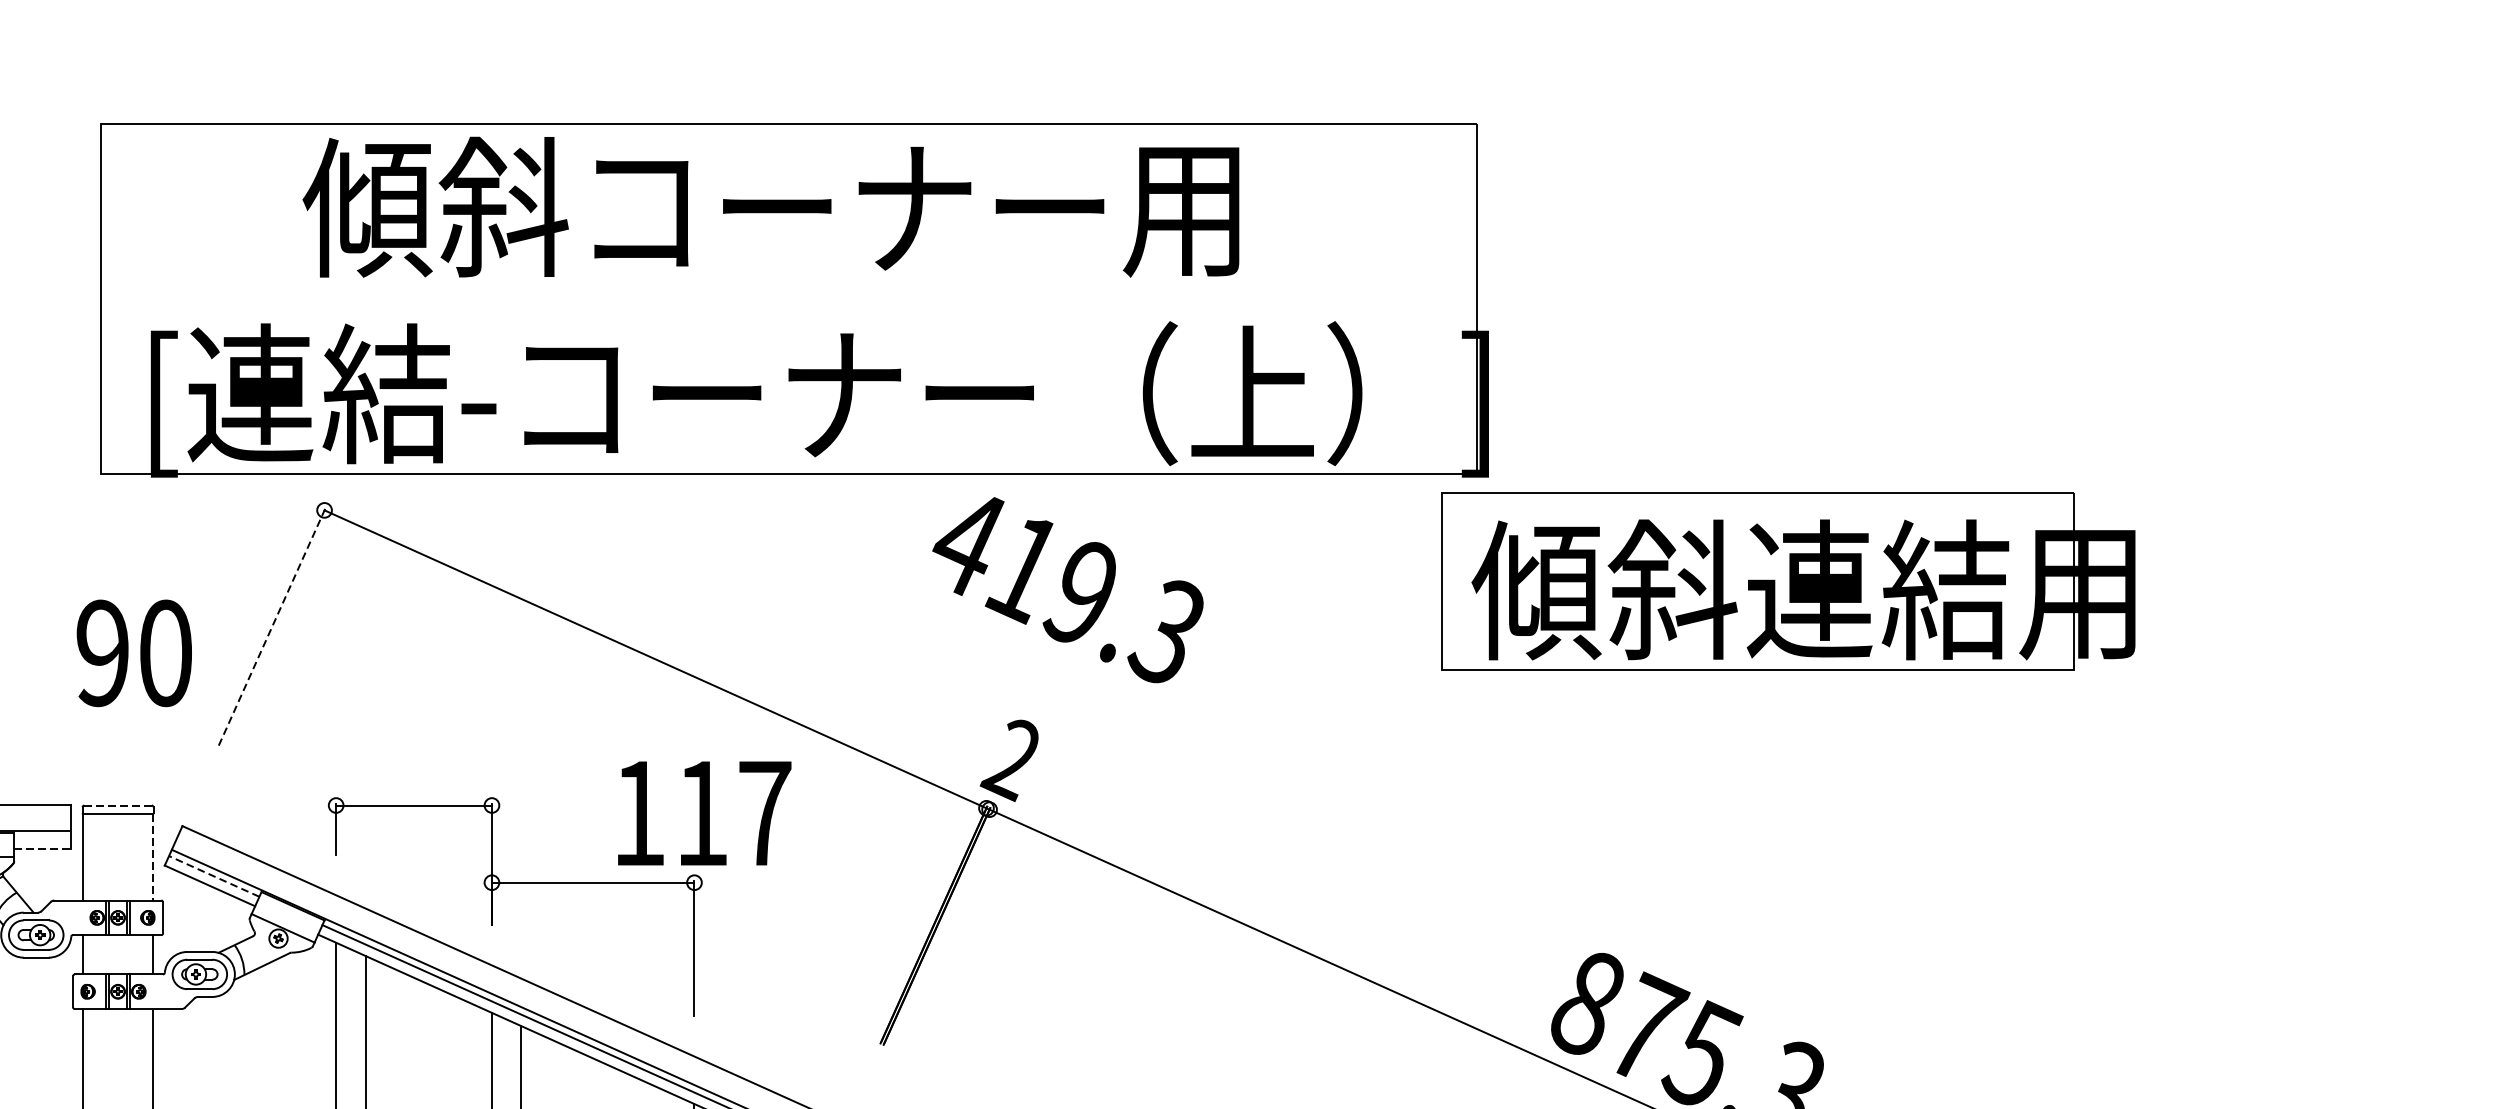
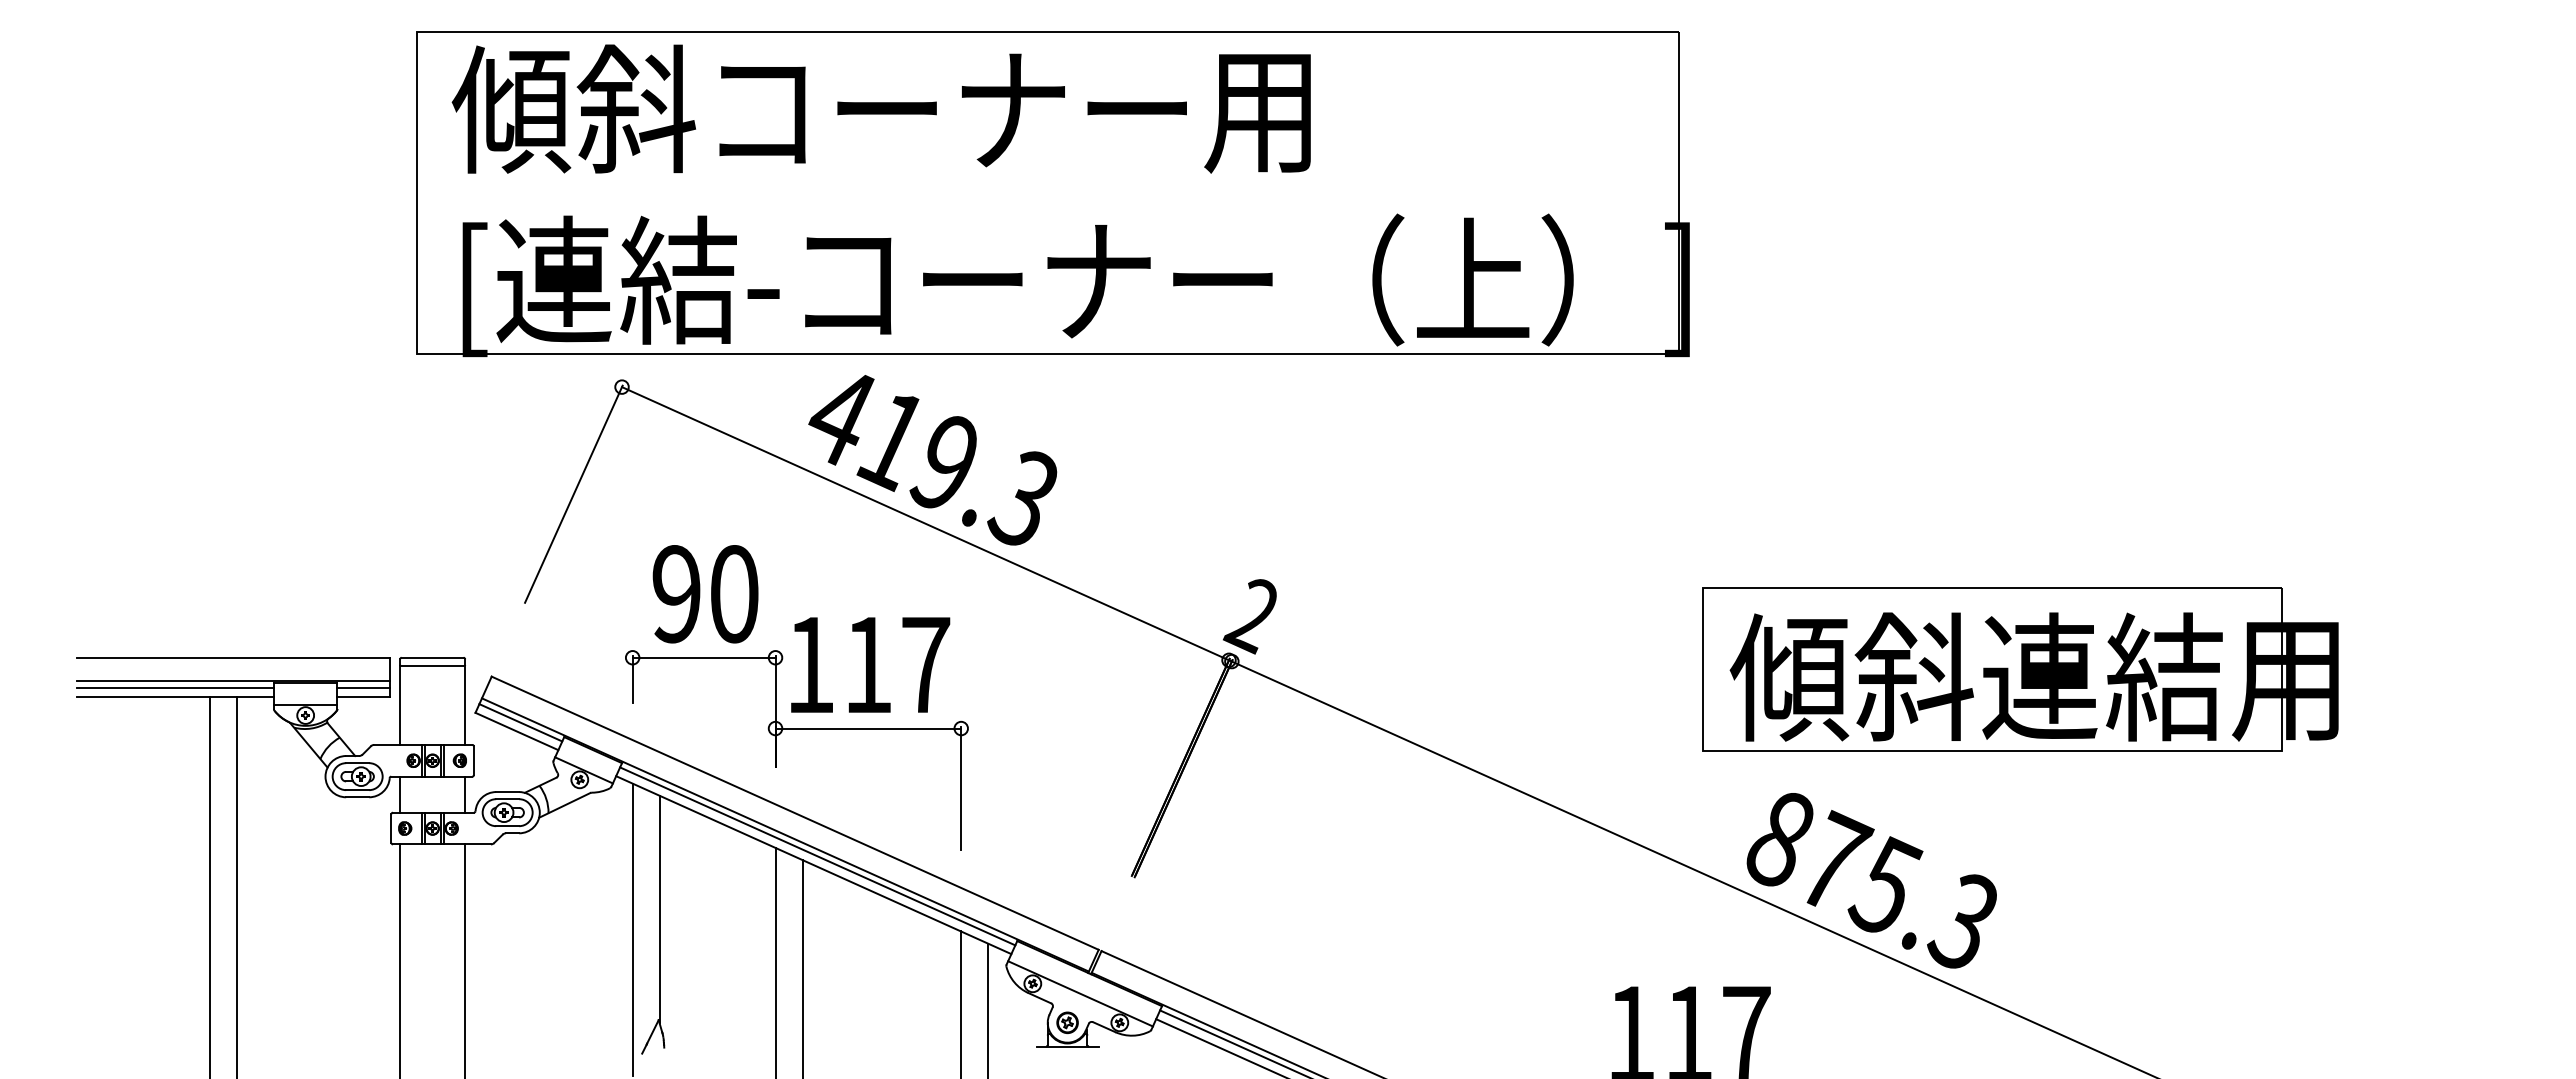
text: (770, 206) -> (880, 108), moved
part: (1788, 581) -> (2020, 669), moved
text: (1067, 590) -> (932, 460), moved
line: (272, 626) -> (574, 493), dashed -> solid
text: (134, 653) -> (705, 594), moved
line: (117, 805) -> (432, 657), dashed -> solid
text: (704, 812) -> (870, 664), moved
line: (42, 837) -> (363, 687), added
line: (43, 848) -> (364, 697), dashed -> solid
line: (152, 857) -> (464, 705), dashed -> solid
line: (213, 876) -> (520, 722), dashed -> solid

